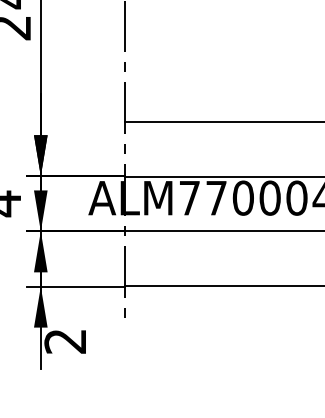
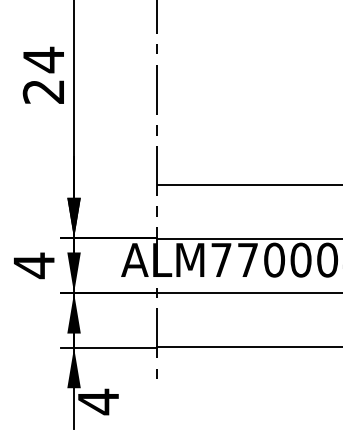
text: (64, 341) -> (97, 401), 2 -> 4

